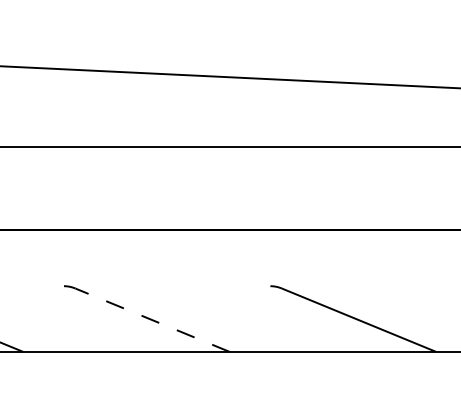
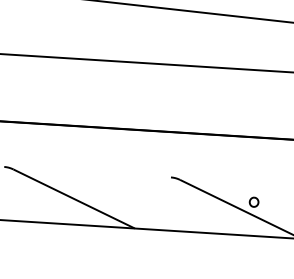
part: (374, 309) -> (253, 201), added
line: (152, 320) -> (73, 199), dashed -> solid

